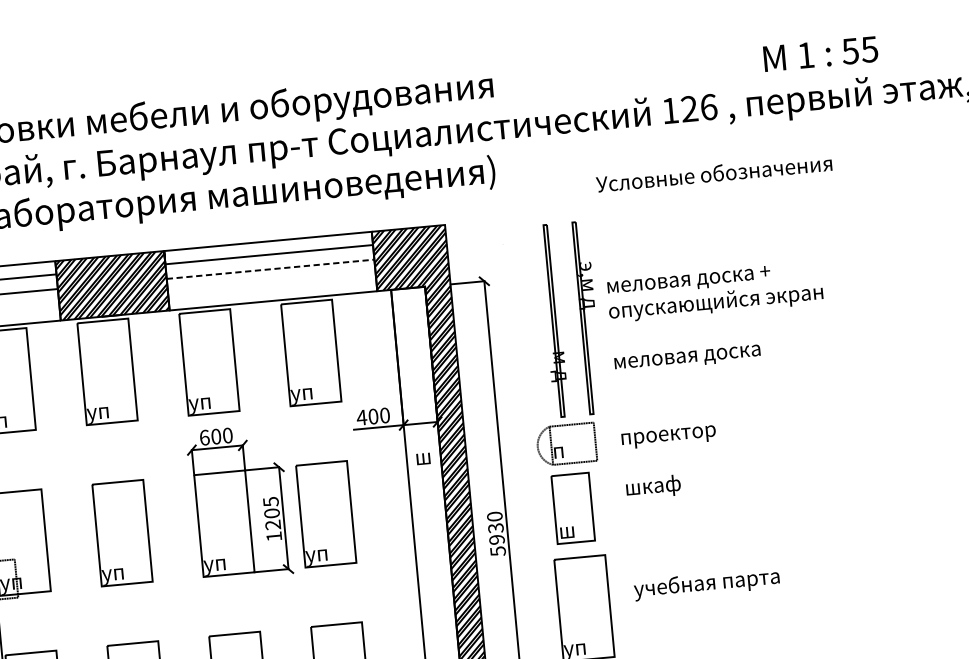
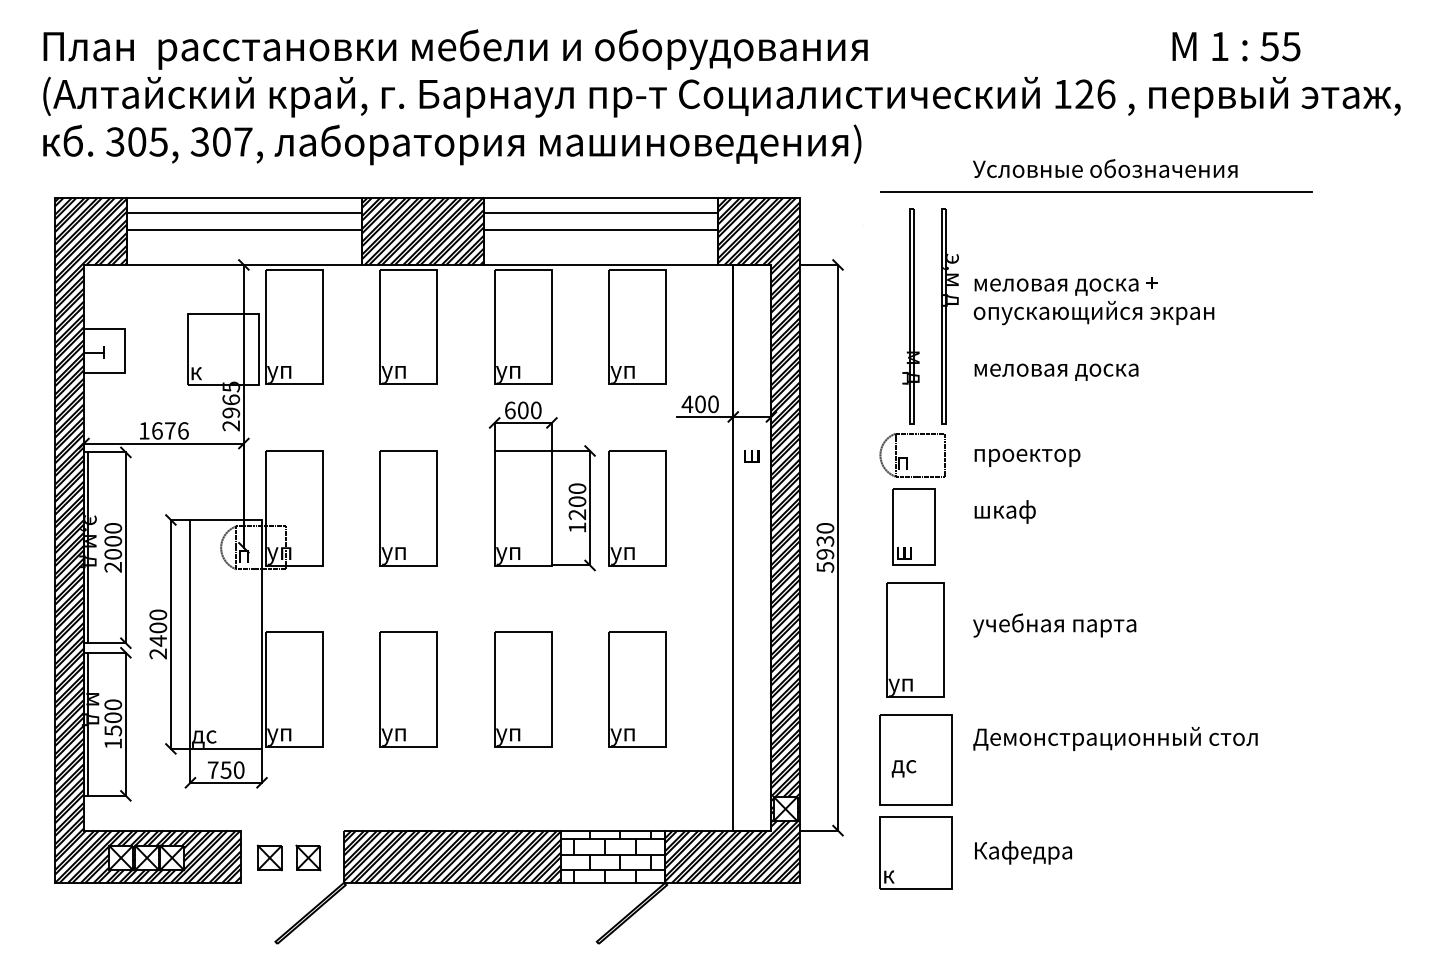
line: (708, 195) -> (1096, 192), added
line: (270, 269) -> (601, 229), dashed -> solid
text: (270, 501) -> (577, 488), 1205 -> 1200

